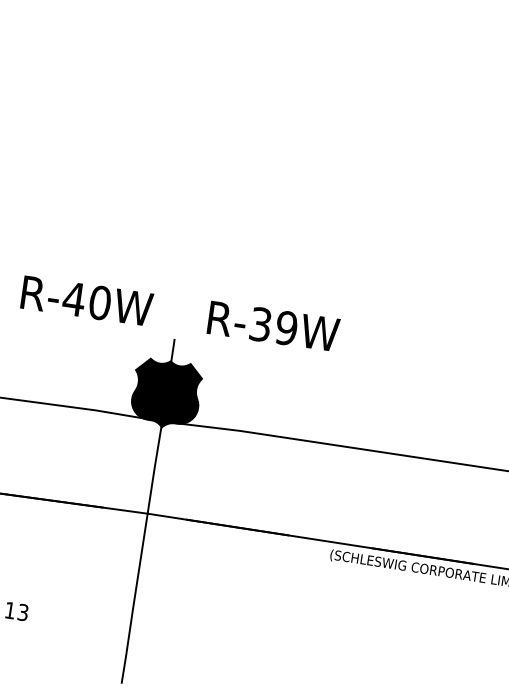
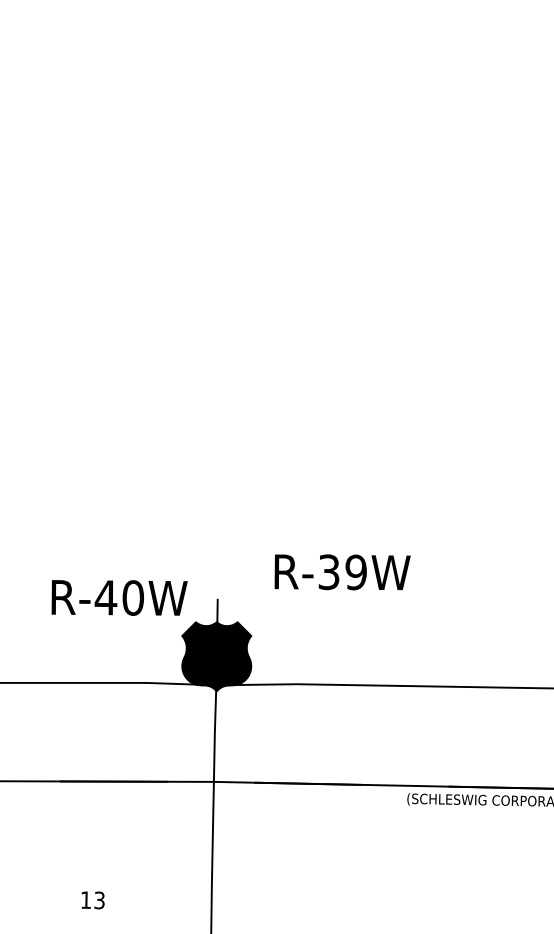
text: (87, 300) -> (119, 597), moved
text: (273, 326) -> (342, 572), moved

